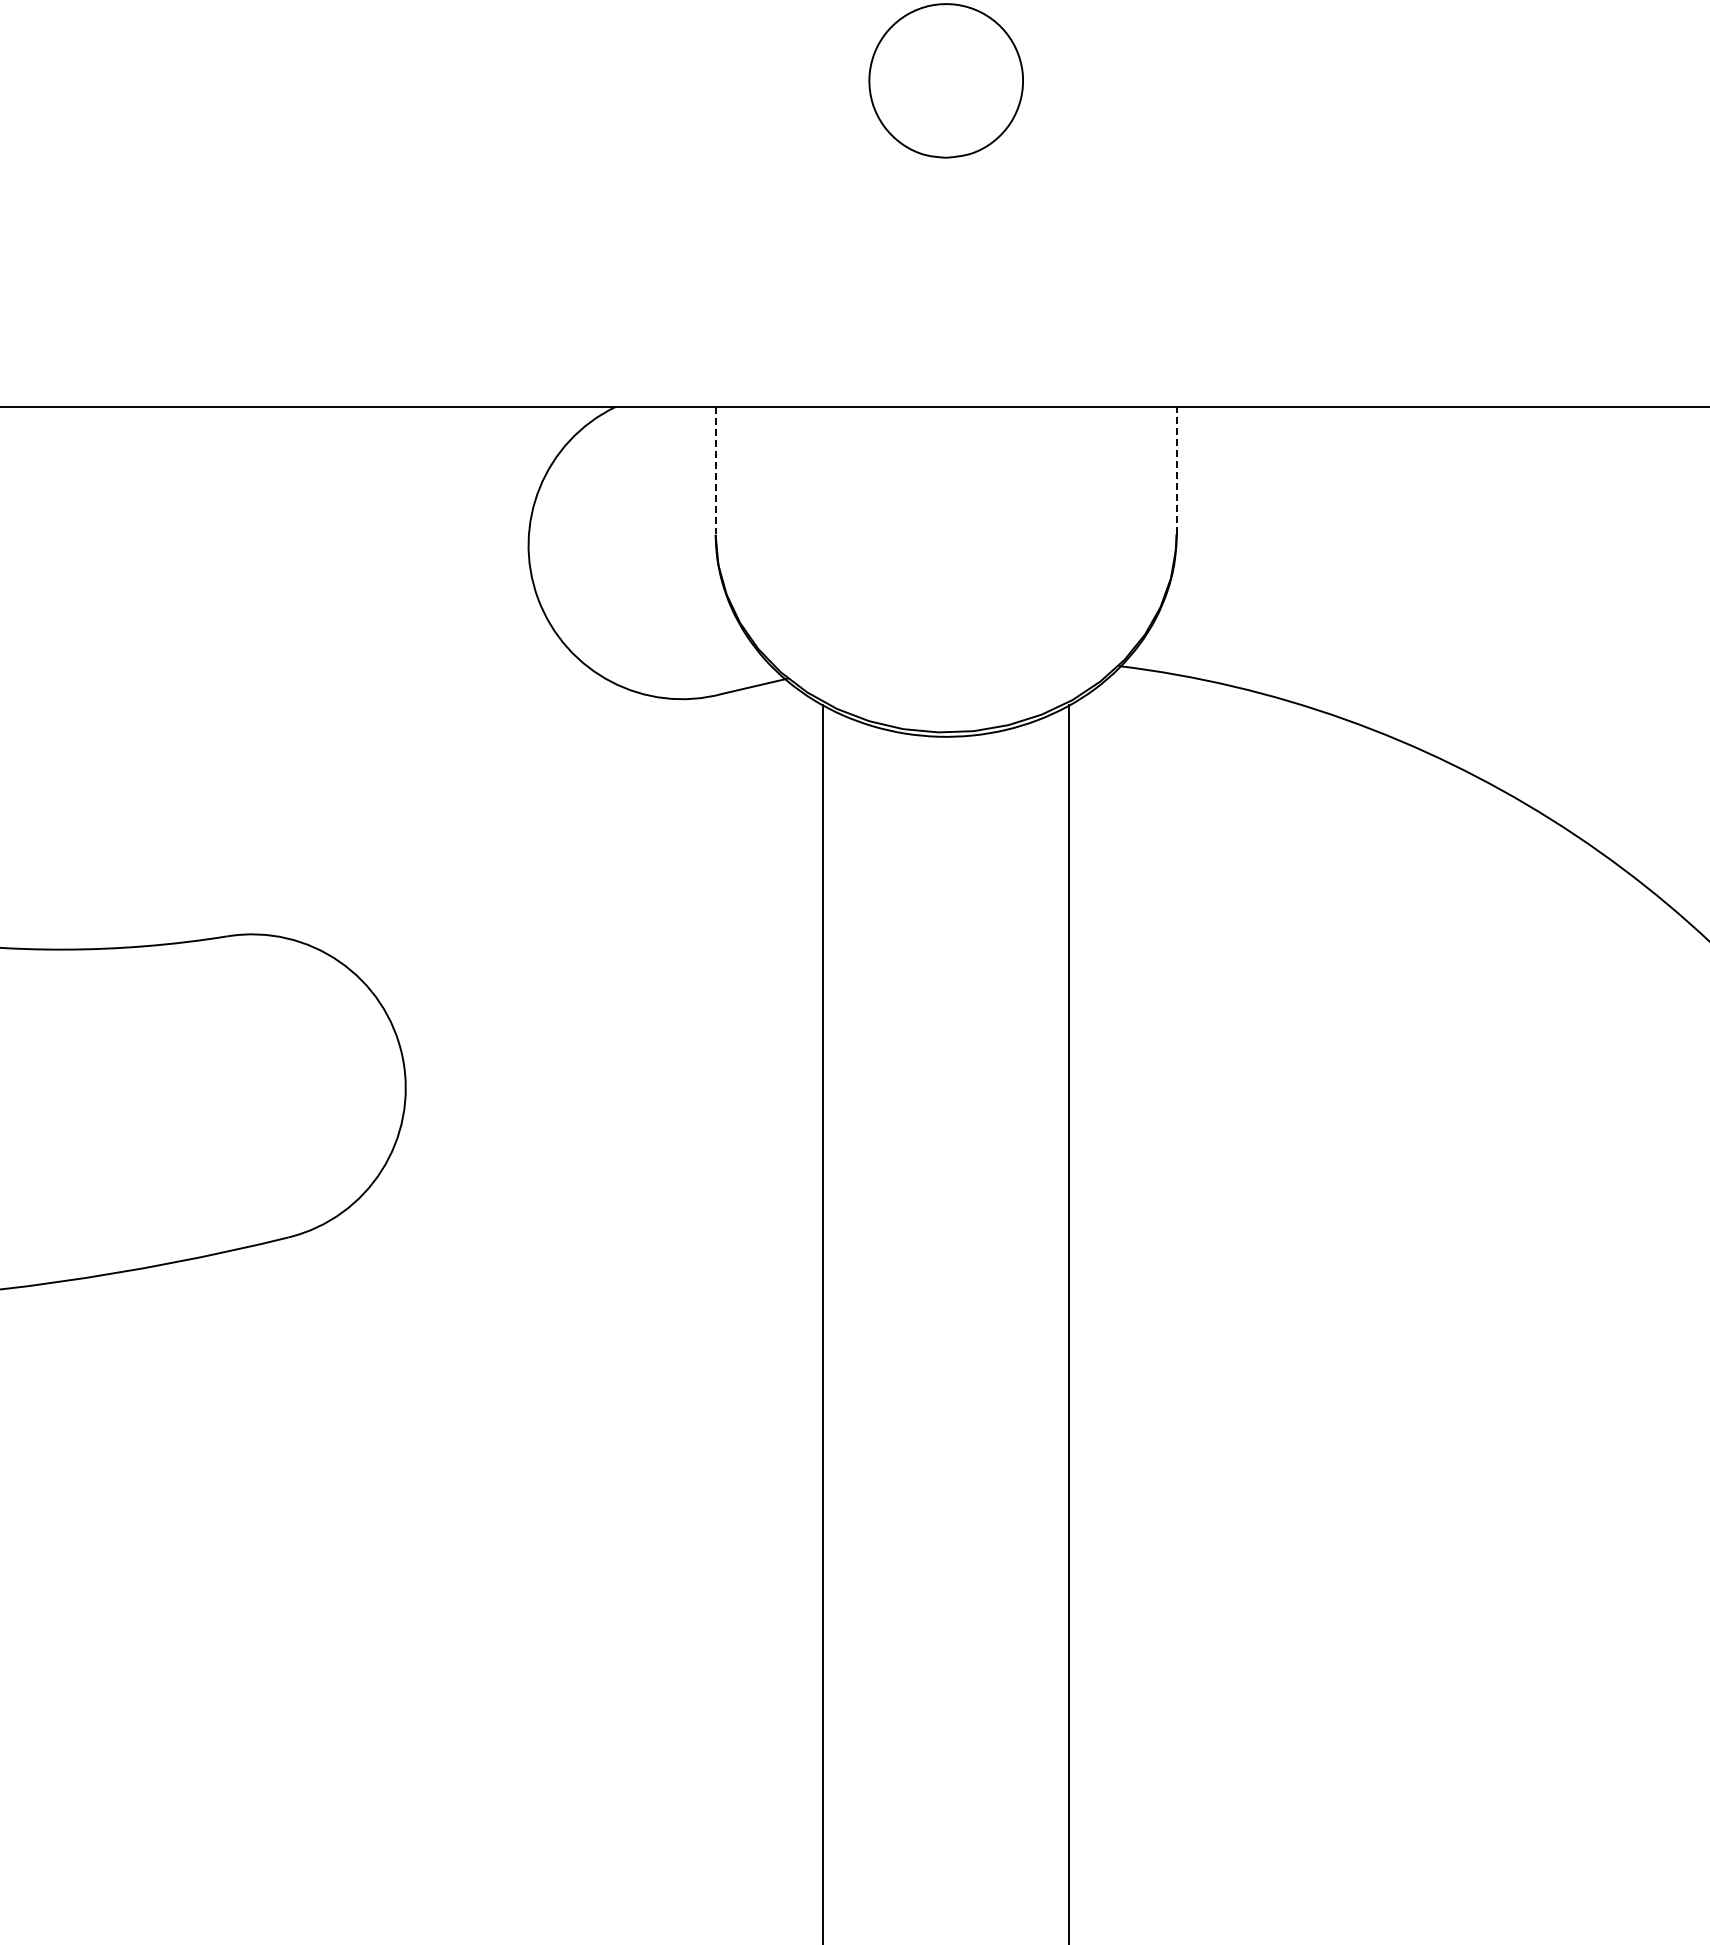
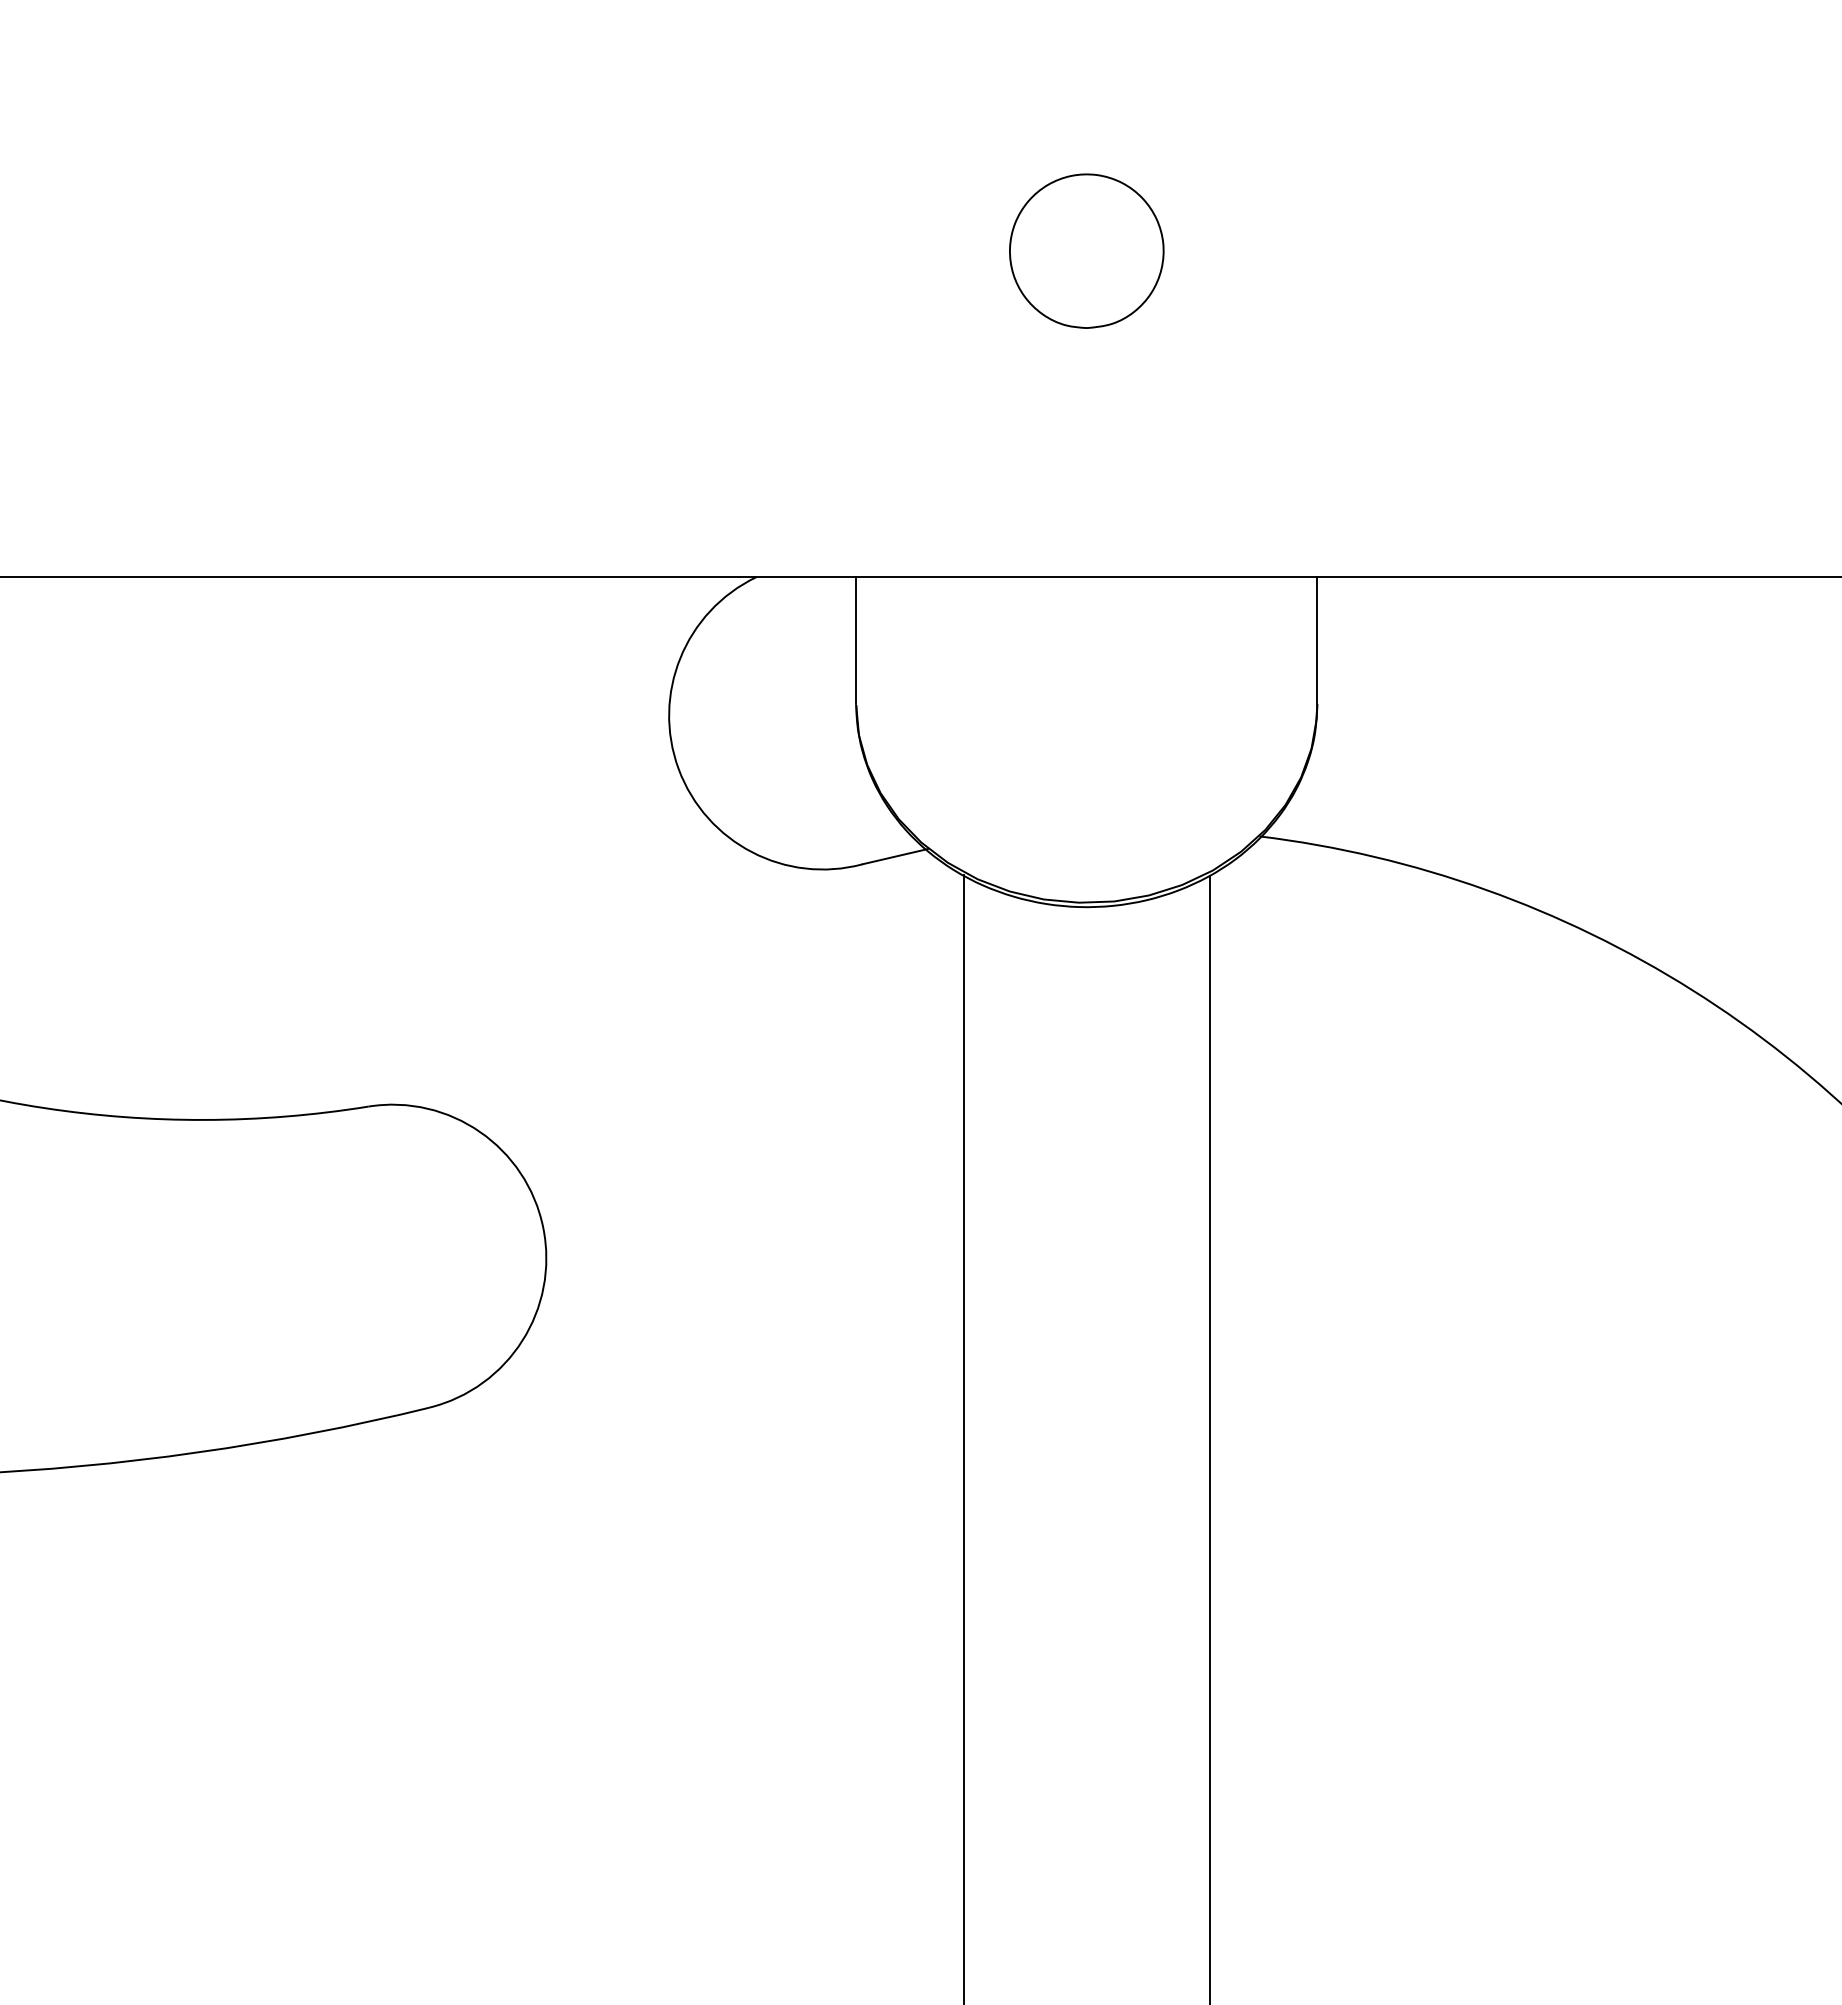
line: (715, 470) -> (856, 640), dashed -> solid
line: (1176, 470) -> (1317, 640), dashed -> solid

